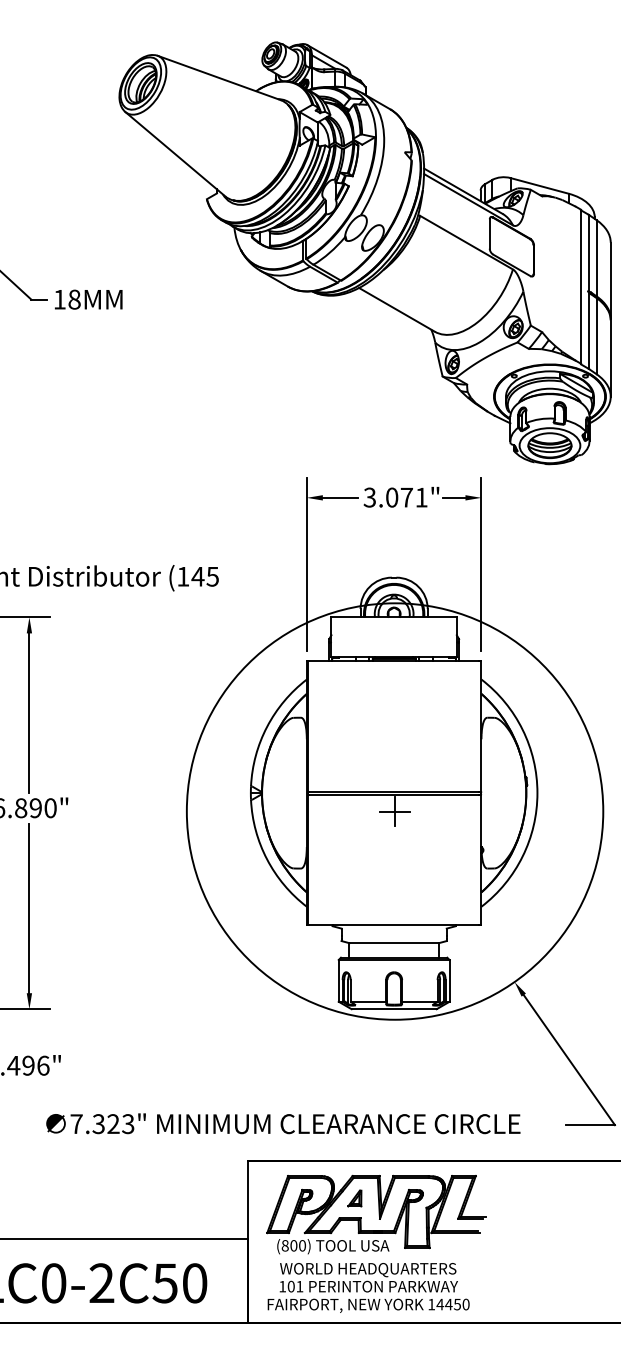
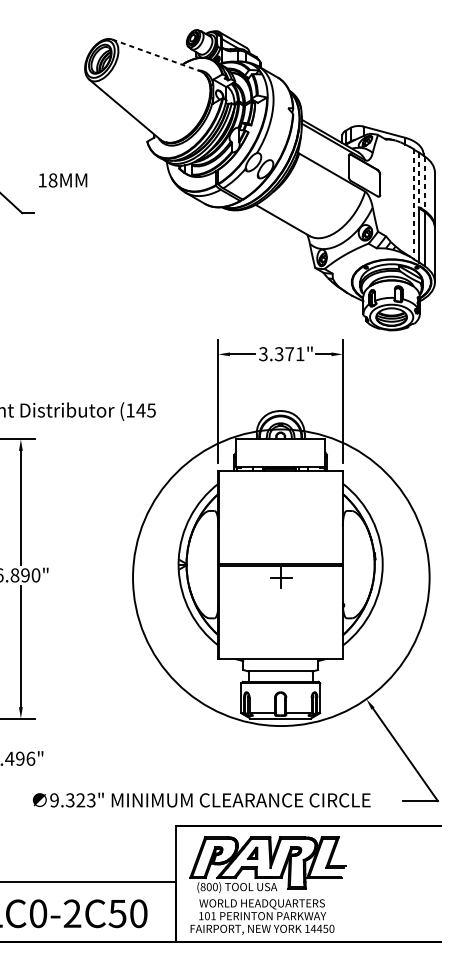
line: (219, 78) -> (156, 55), solid -> dashed
line: (588, 253) -> (419, 180), solid -> dashed
line: (596, 258) -> (424, 183), solid -> dashed
line: (581, 287) -> (414, 204), solid -> dashed
text: (88, 299) -> (62, 180), moved
text: (391, 497) -> (278, 354), 3.071" -> 3.371"
text: (76, 1124) -> (54, 800), 7.323" -> 9.323"

